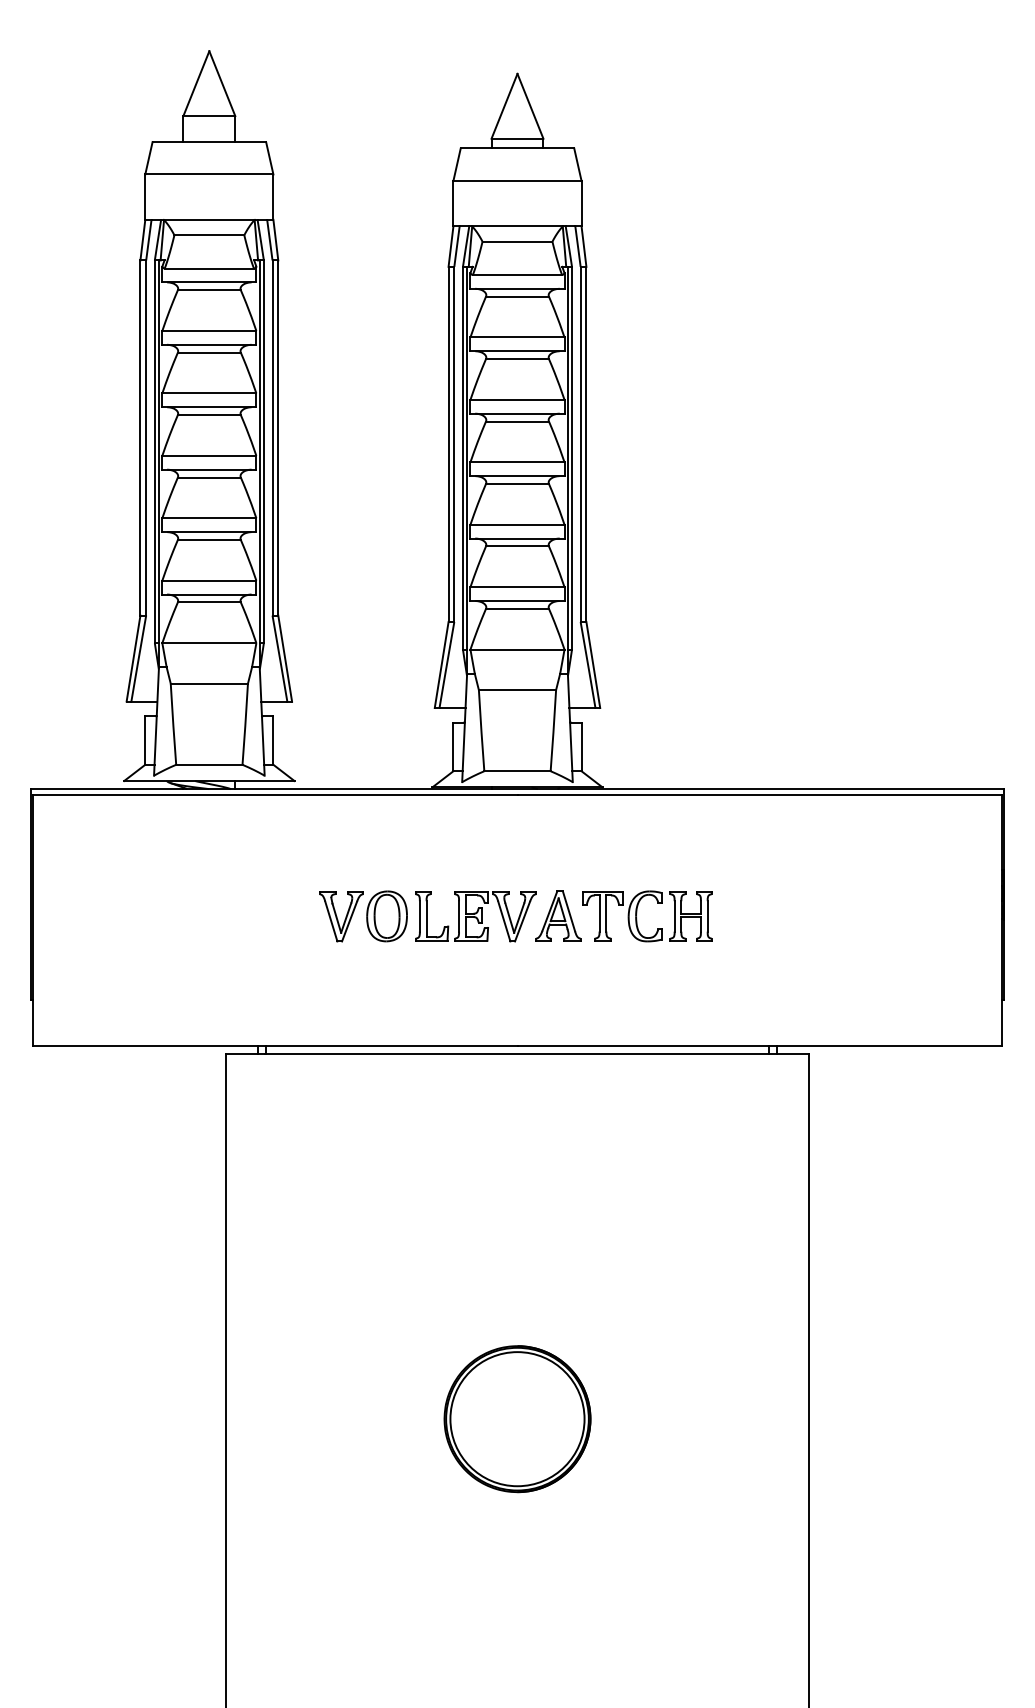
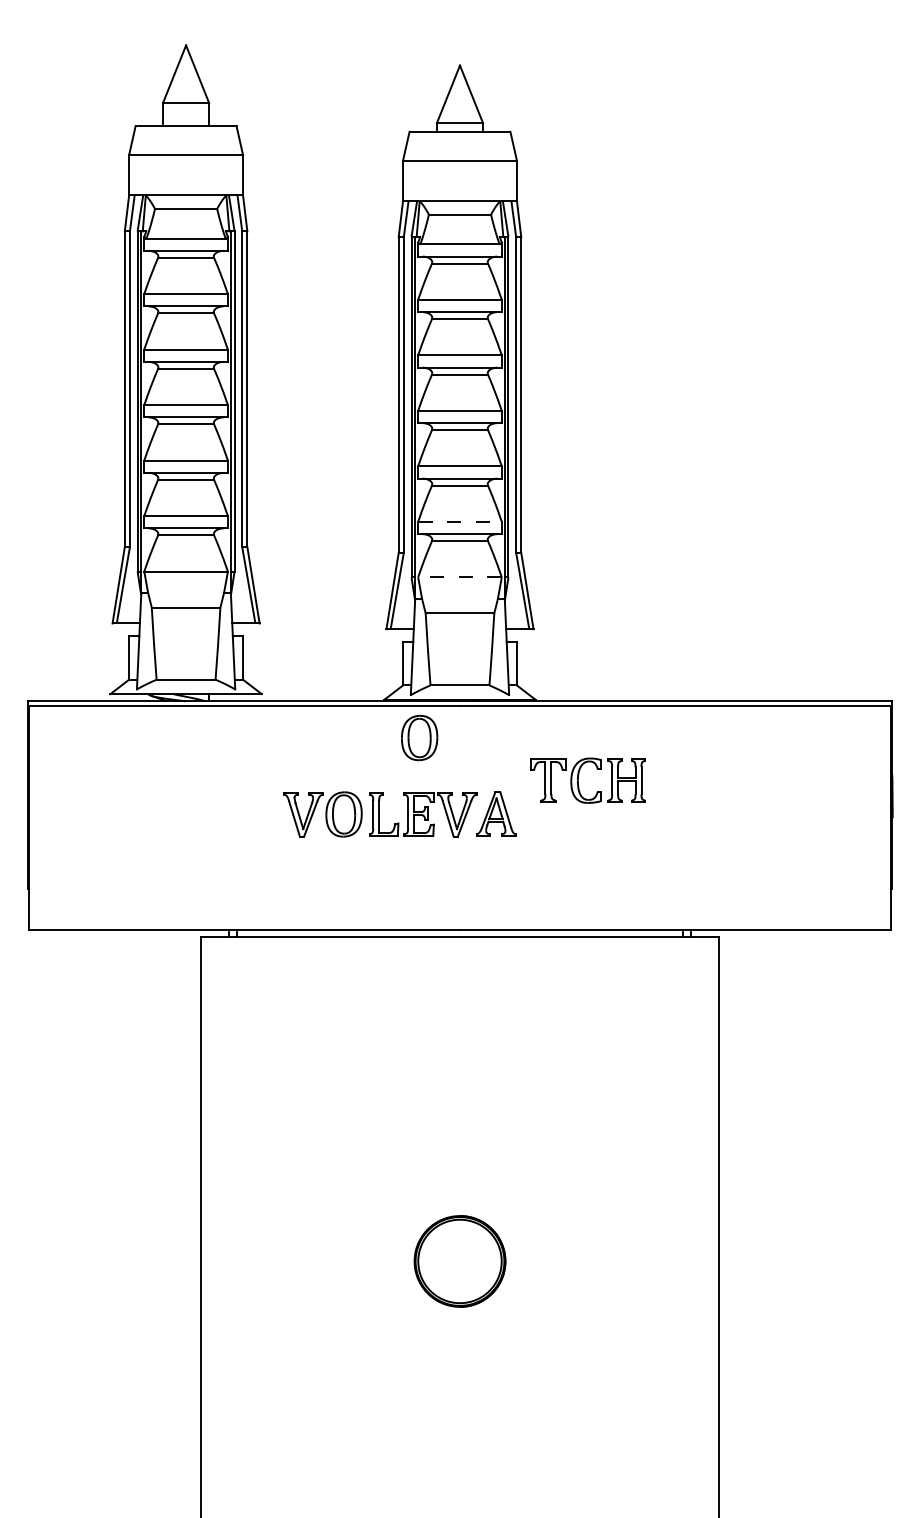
line: (517, 587) -> (460, 522), solid -> dashed
line: (517, 649) -> (460, 577), solid -> dashed
part: (471, 830) -> (419, 738), added
part: (637, 918) -> (579, 782), moved
part: (517, 1419) -> (460, 1261), size x0.7

